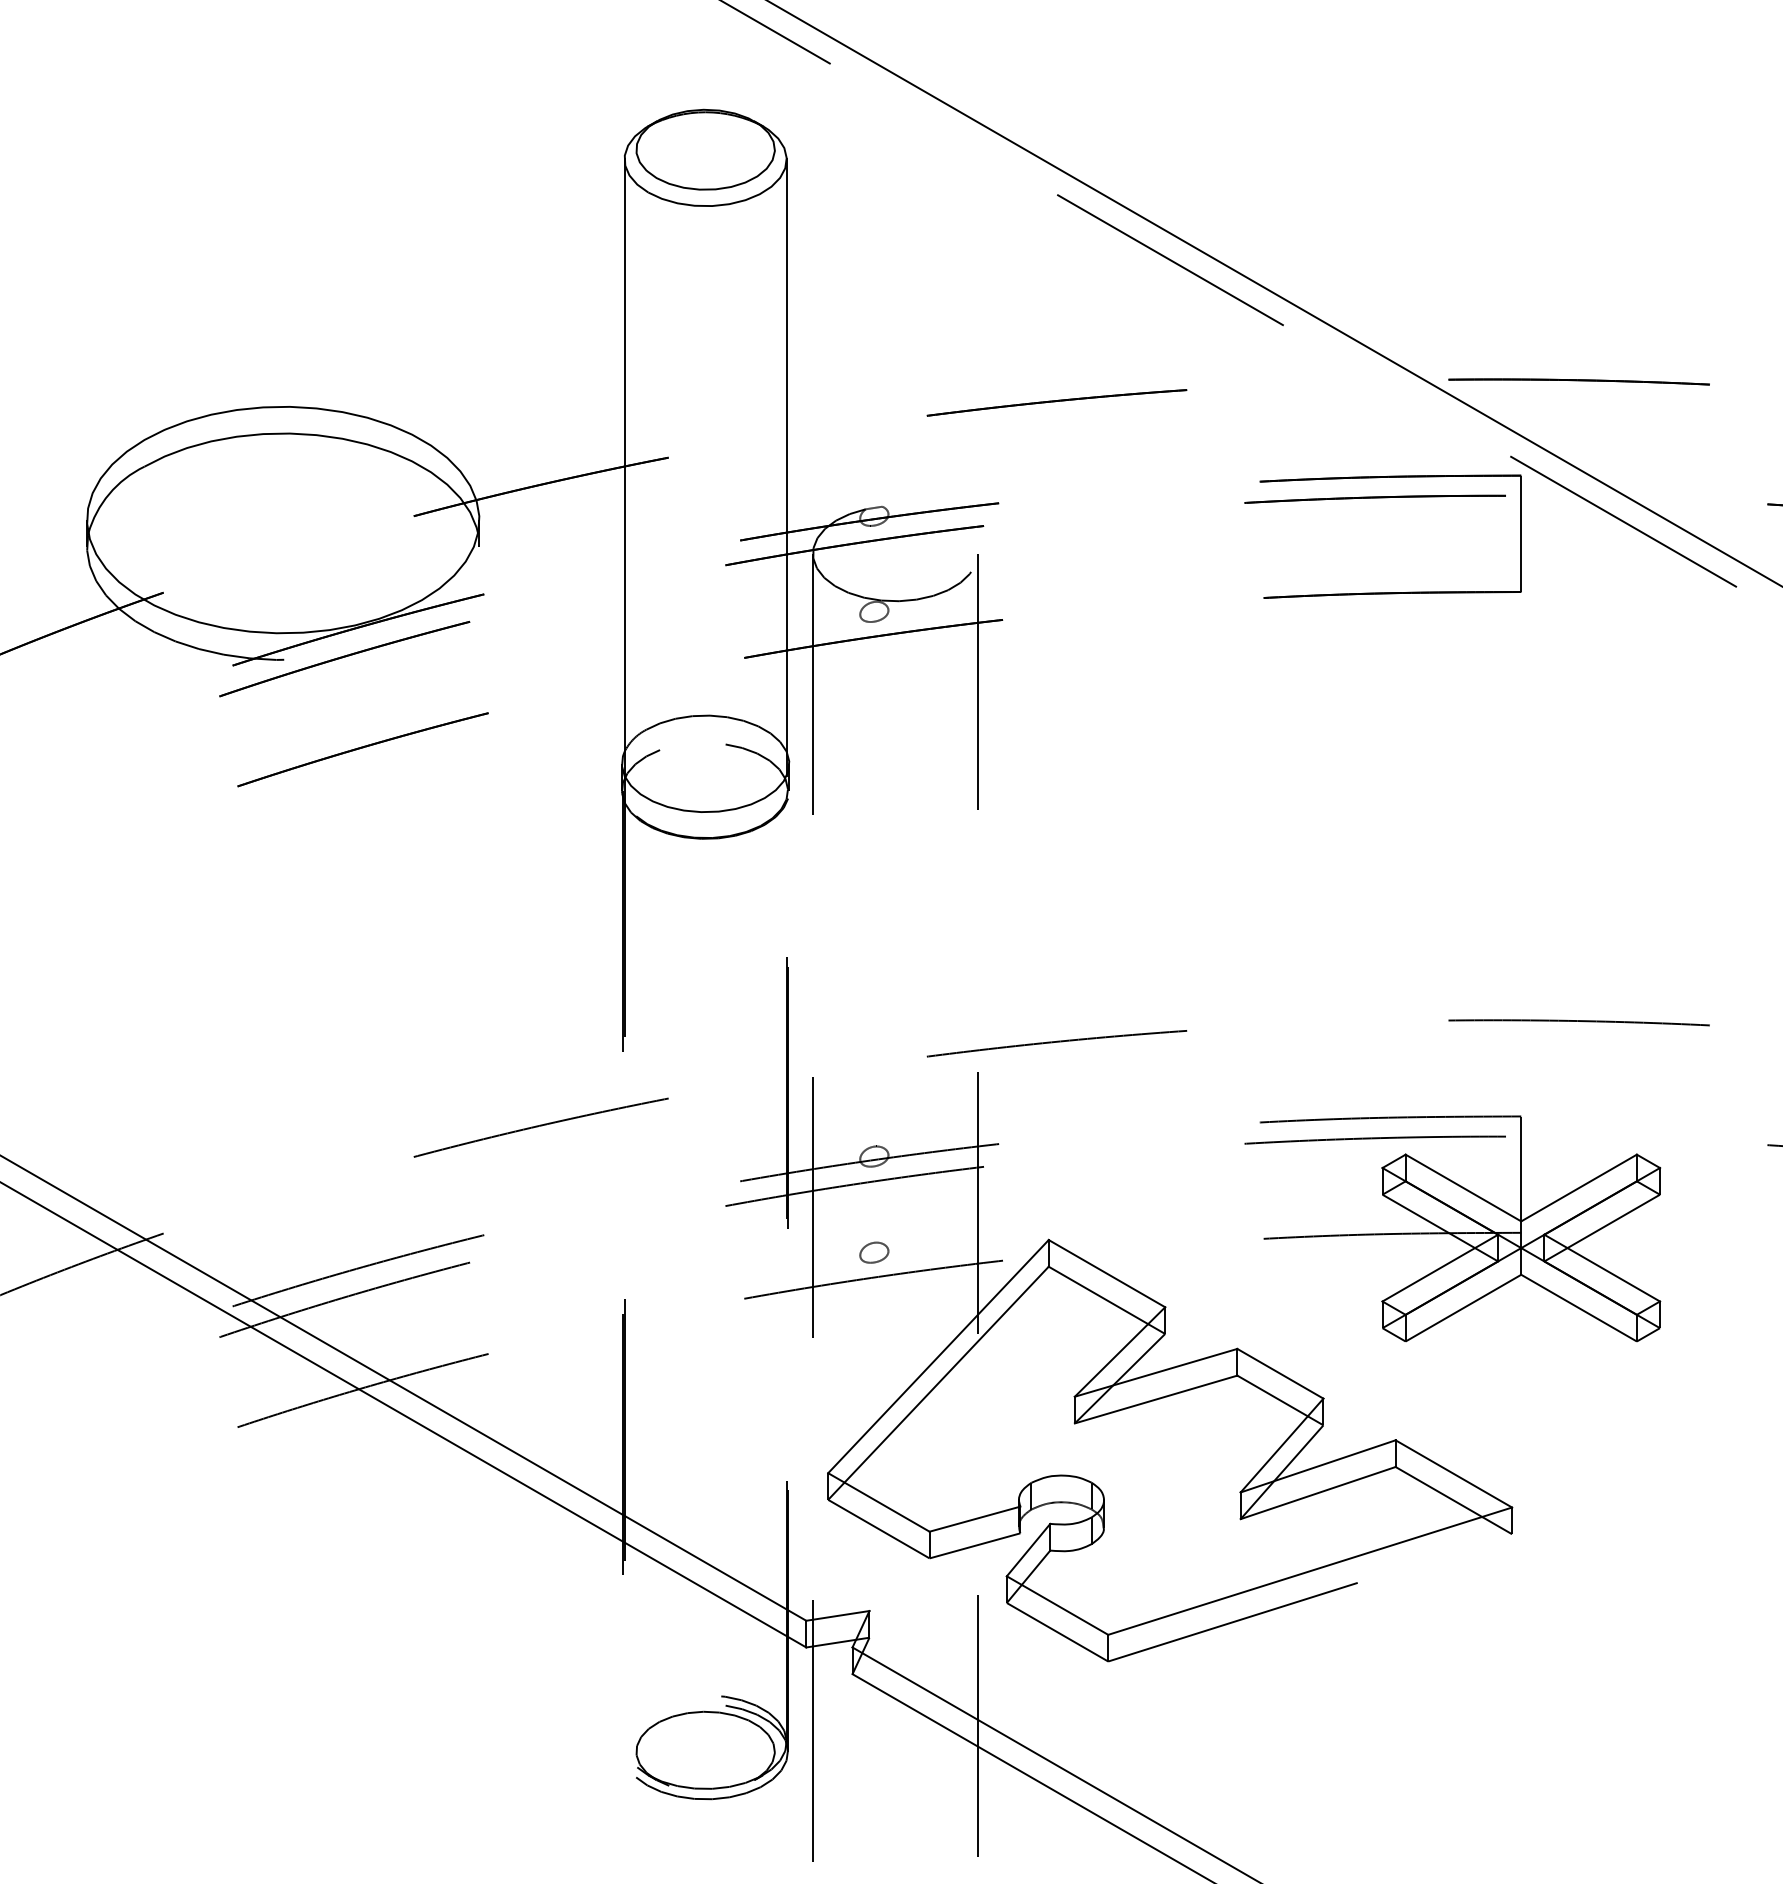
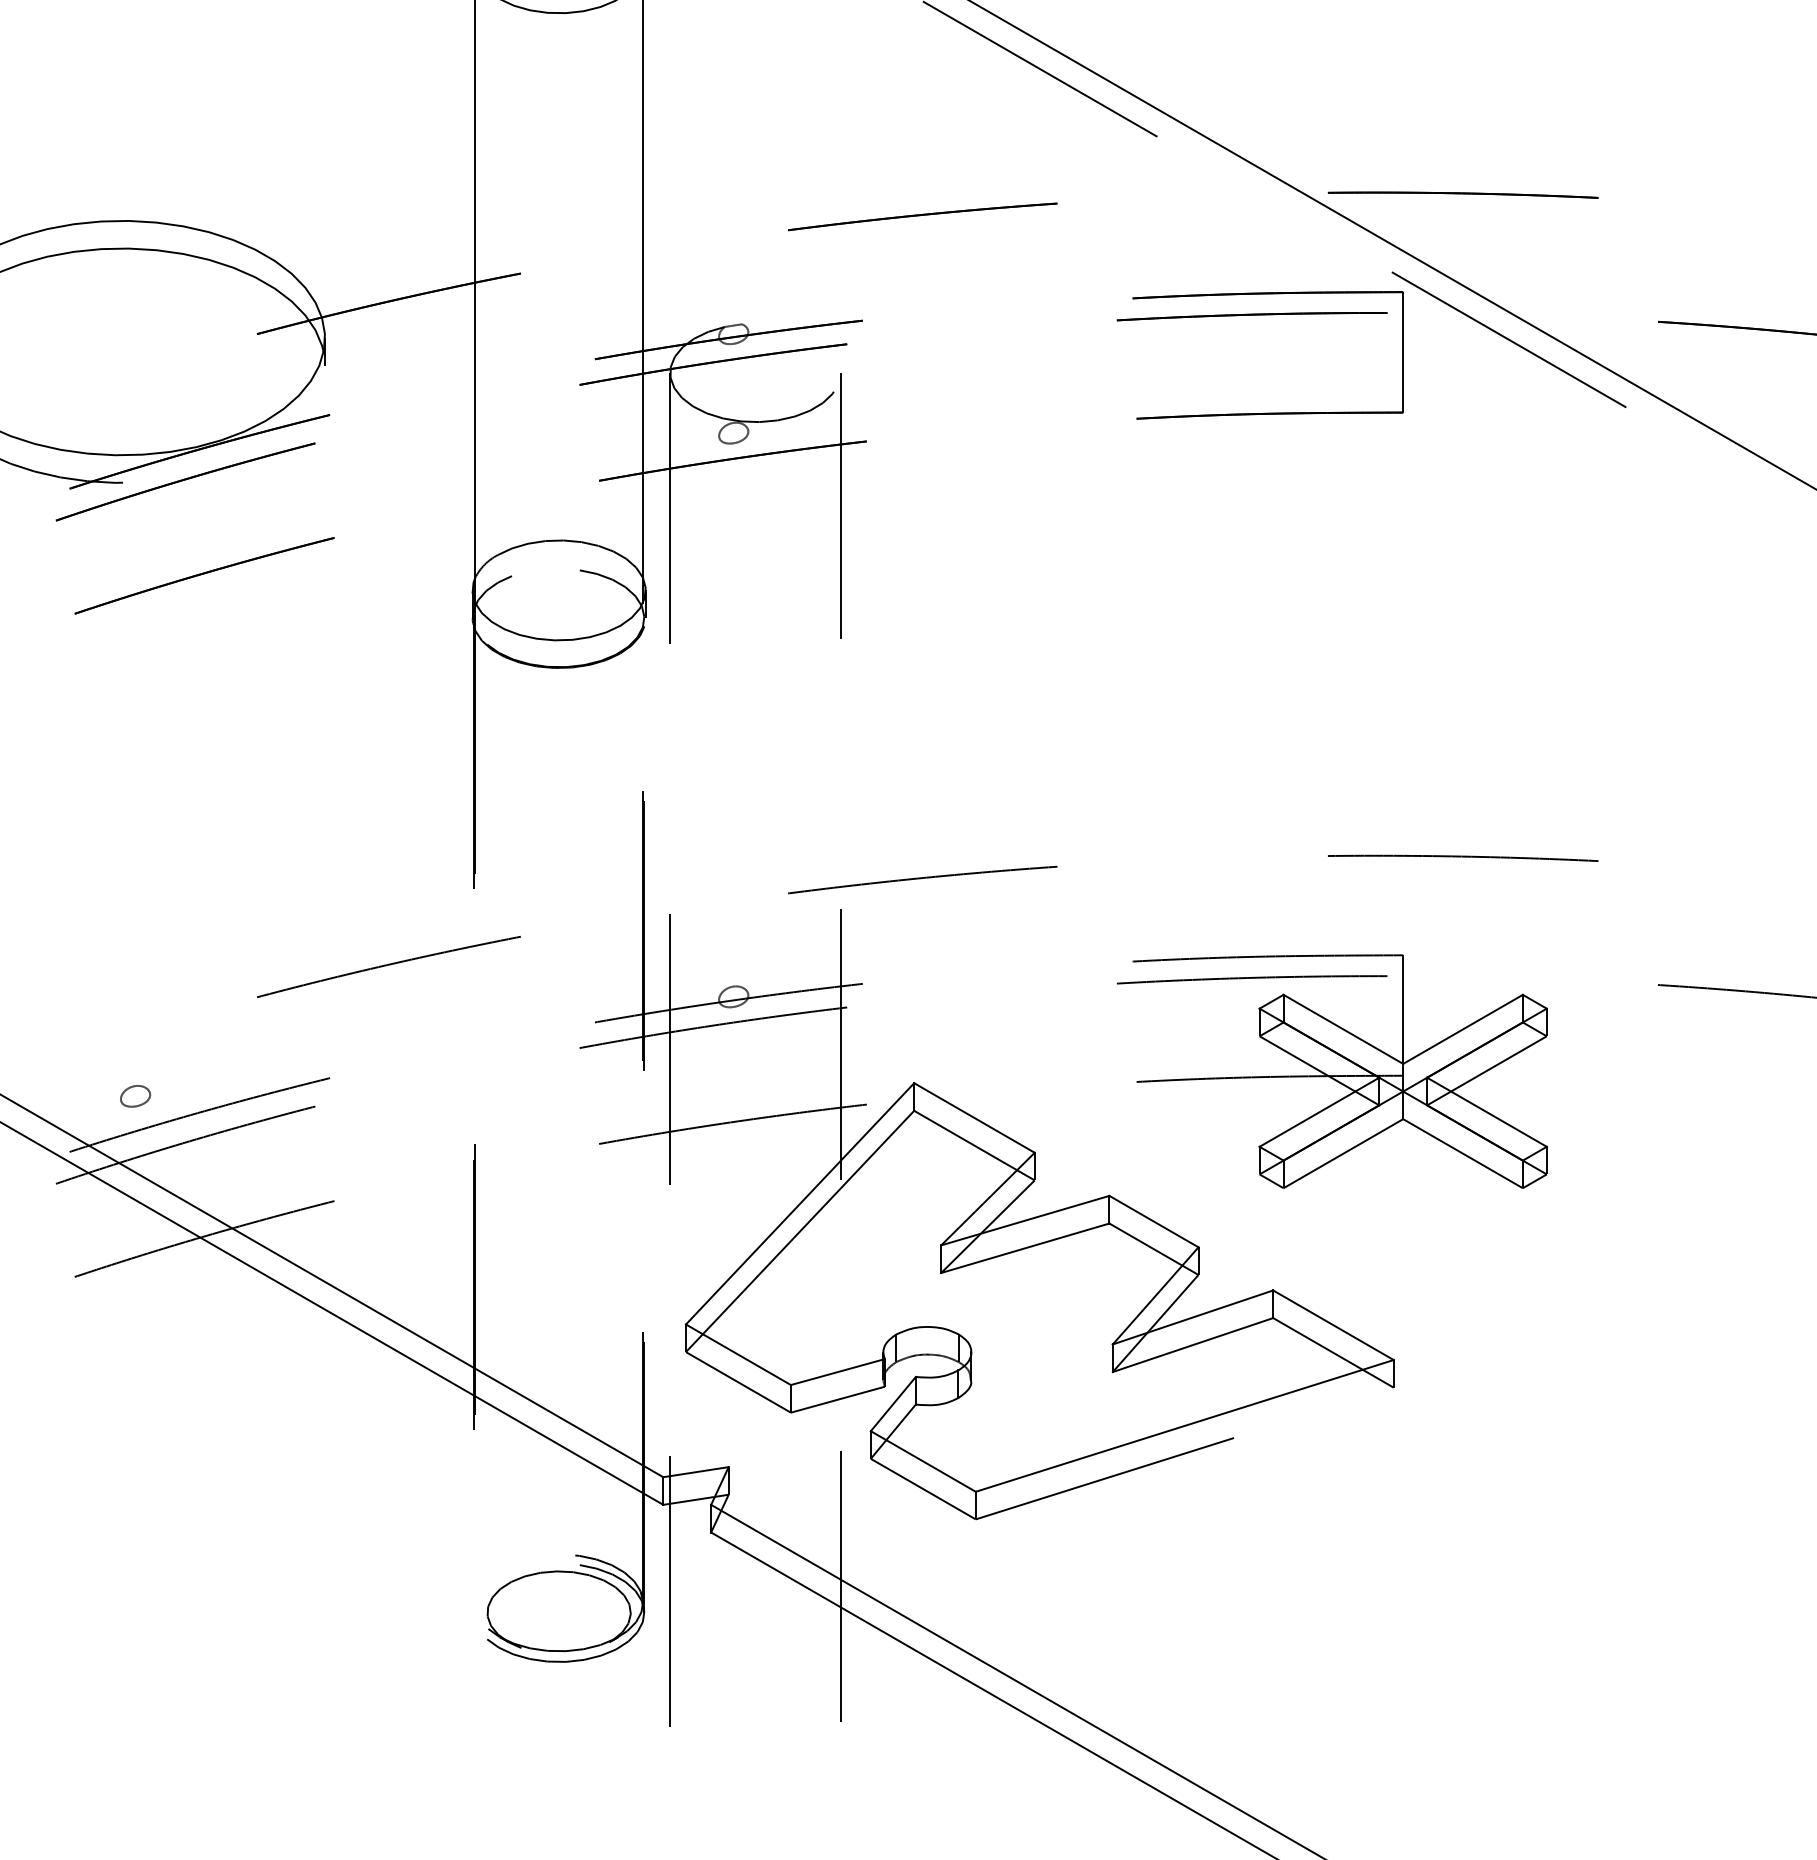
part: (874, 1252) -> (135, 1096), moved

